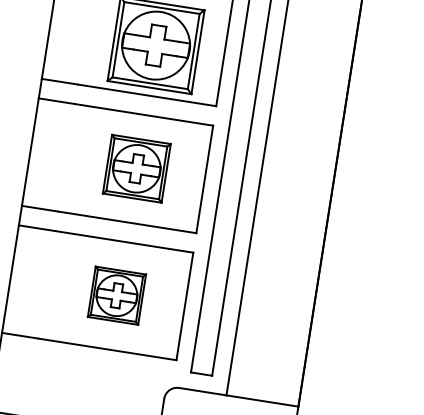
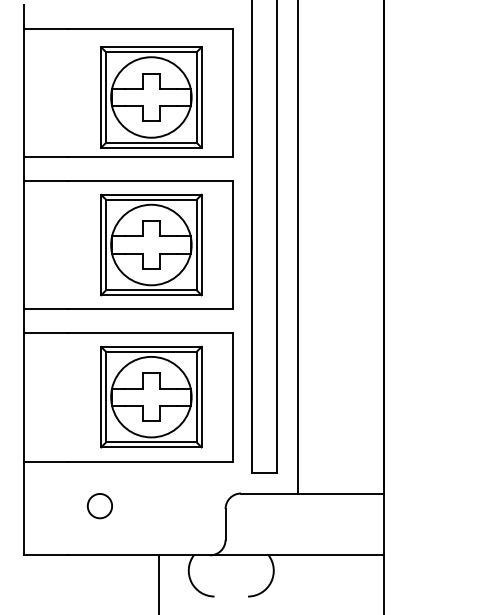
part: (136, 168) -> (151, 244), size x1.43
part: (117, 295) -> (151, 396), size x1.67
circle: (59, 380) -> (99, 506), added

